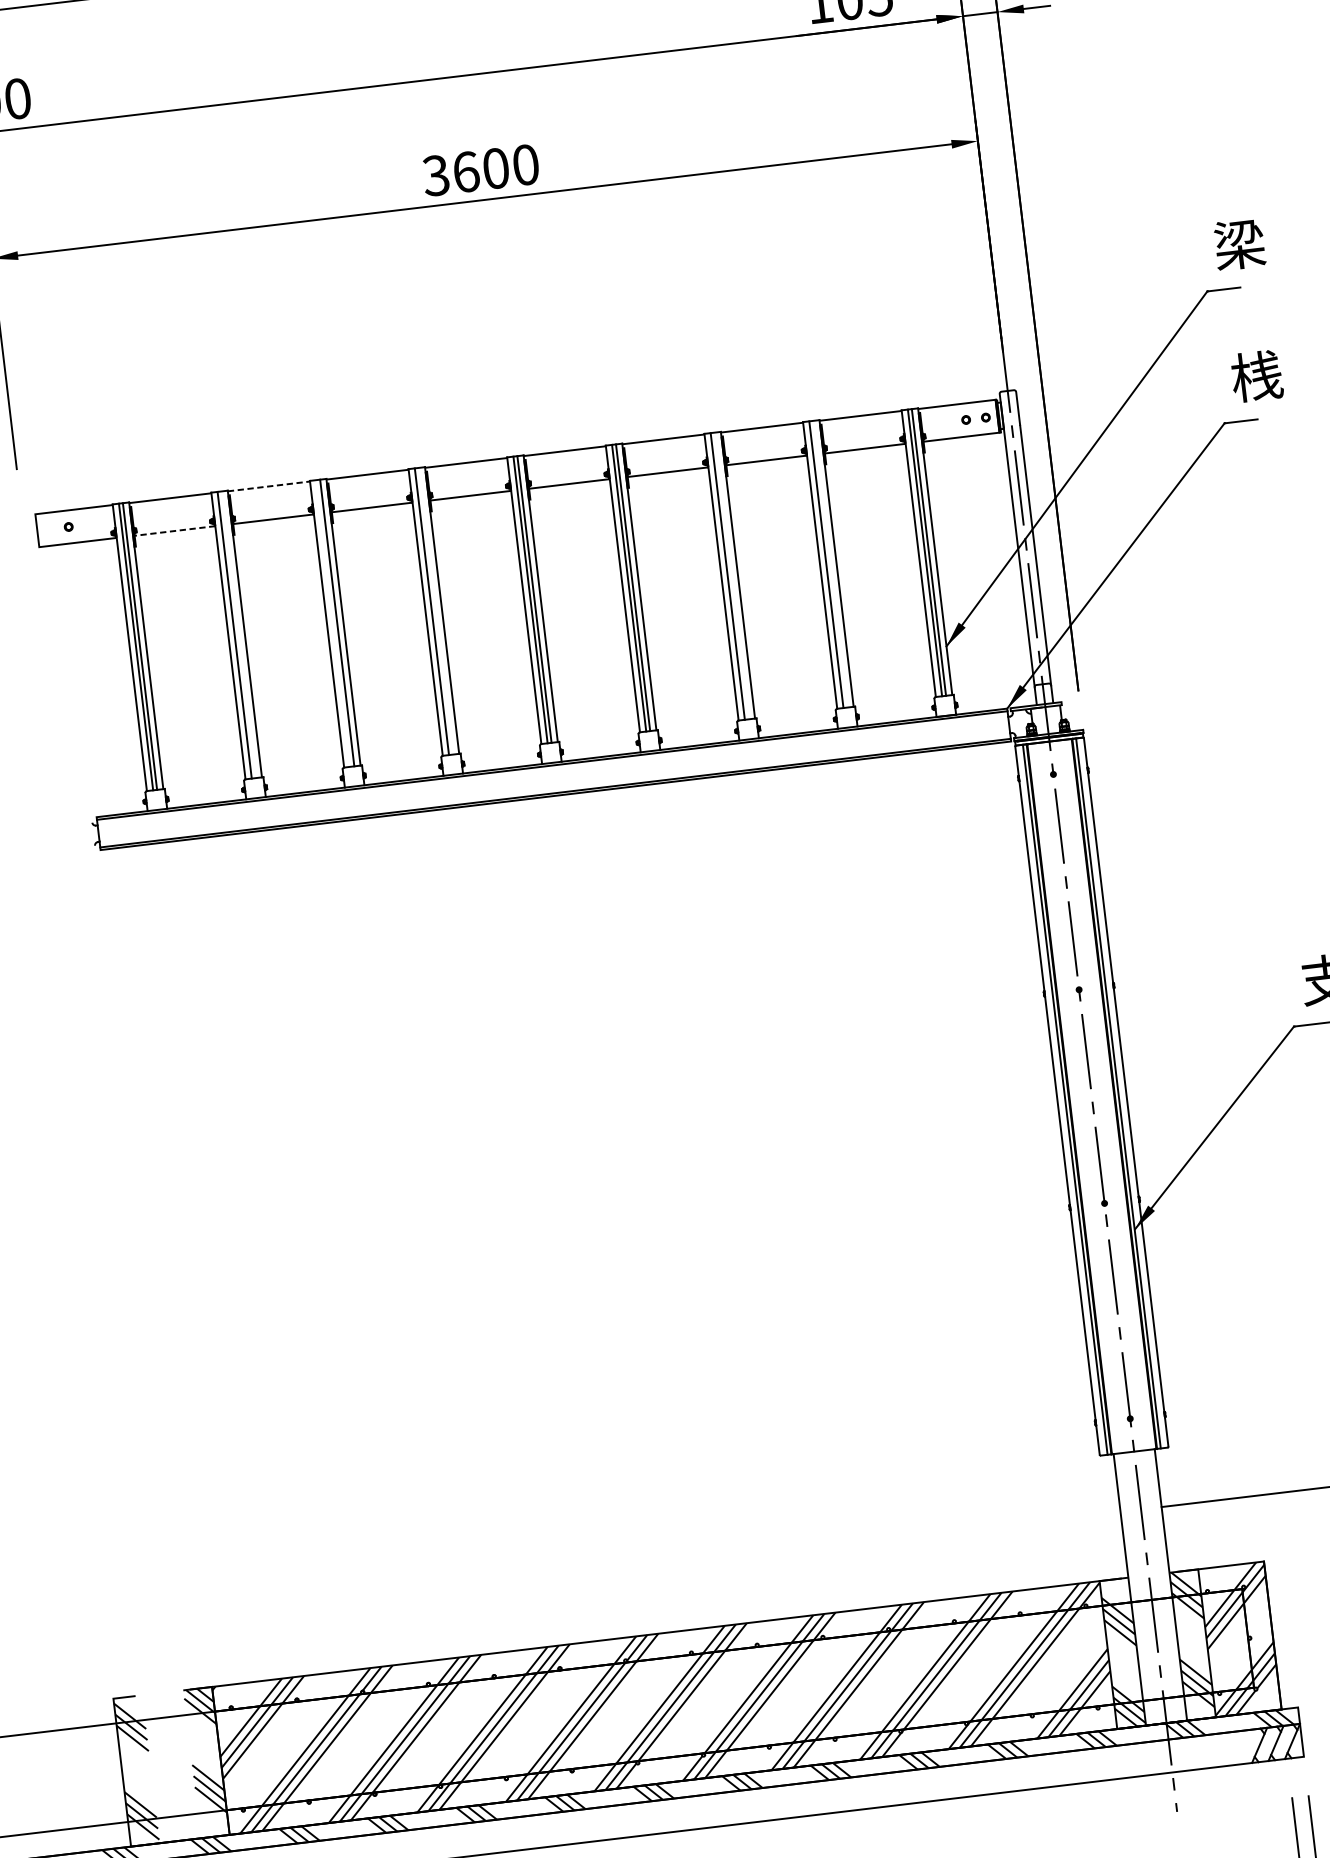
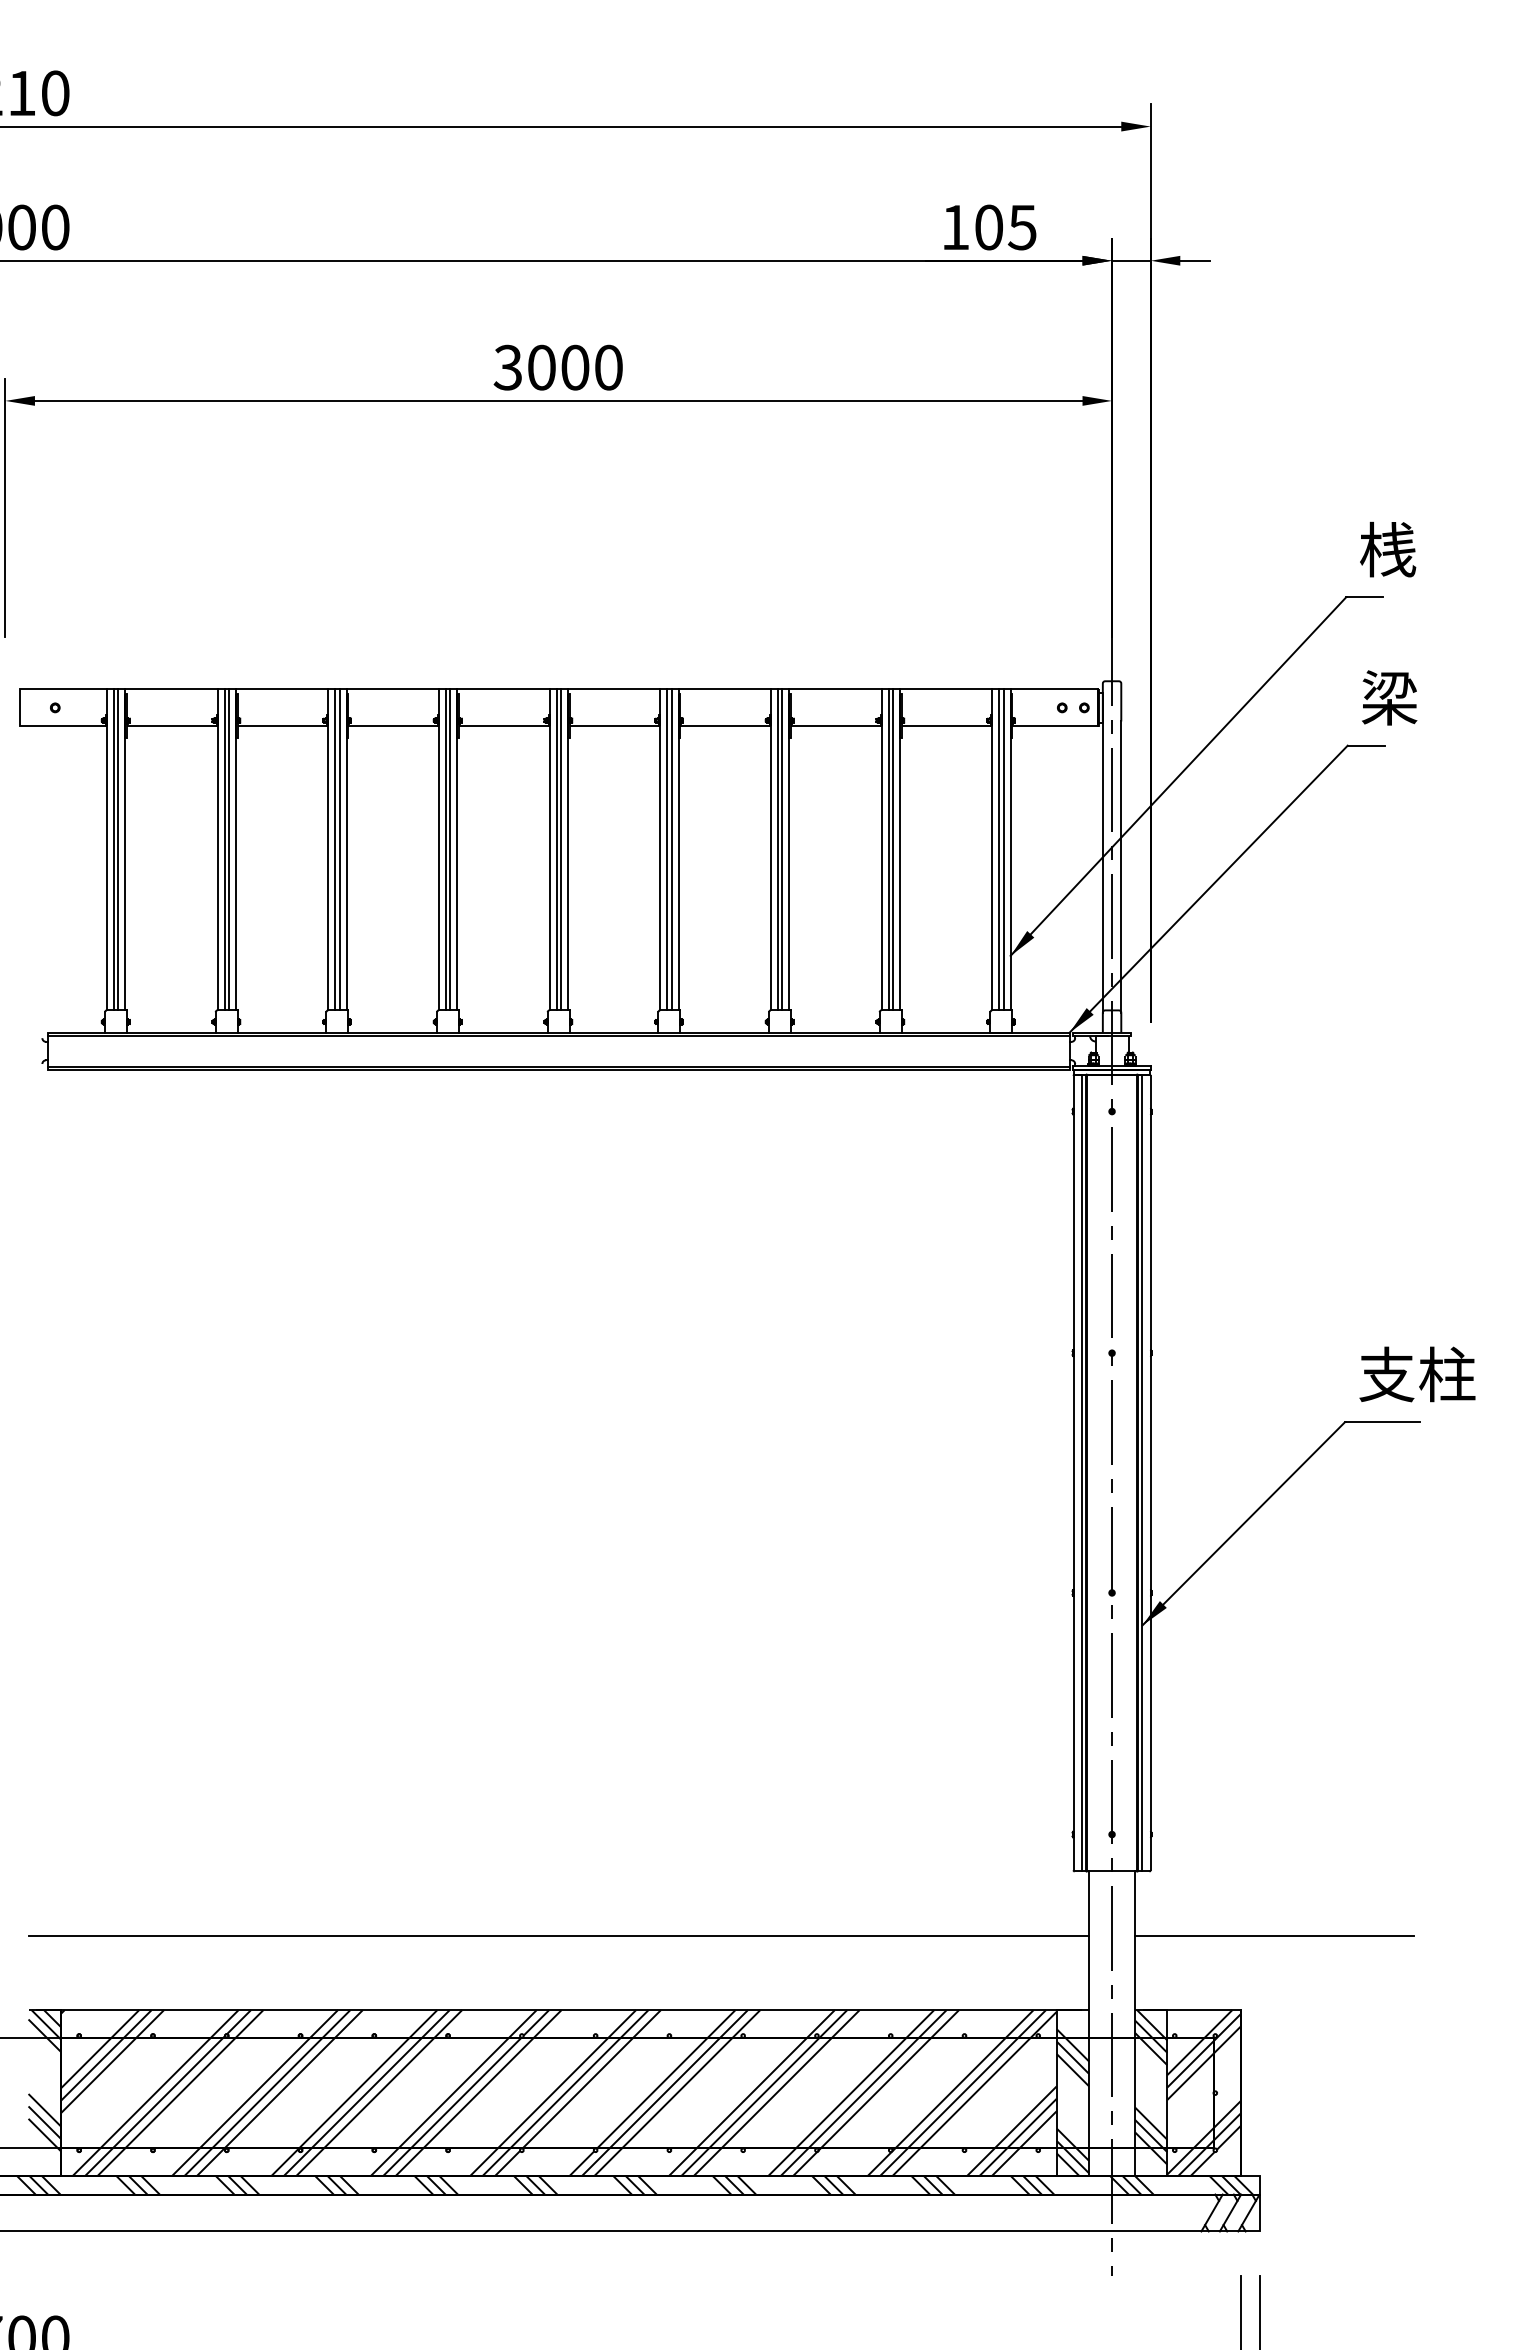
text: (466, 171) -> (542, 367), 3600 -> 3000
text: (1240, 244) -> (1388, 549), 梁 -> 桟
text: (1256, 375) -> (1389, 697), 桟 -> 梁
line: (269, 486) -> (282, 689), dashed -> solid
line: (174, 531) -> (171, 726), dashed -> solid
line: (829, 564) -> (892, 849), added
line: (731, 575) -> (782, 849), added
line: (436, 611) -> (450, 849), added
line: (333, 623) -> (335, 849), added
line: (239, 634) -> (229, 849), added
line: (647, 1568) -> (558, 1936), added

